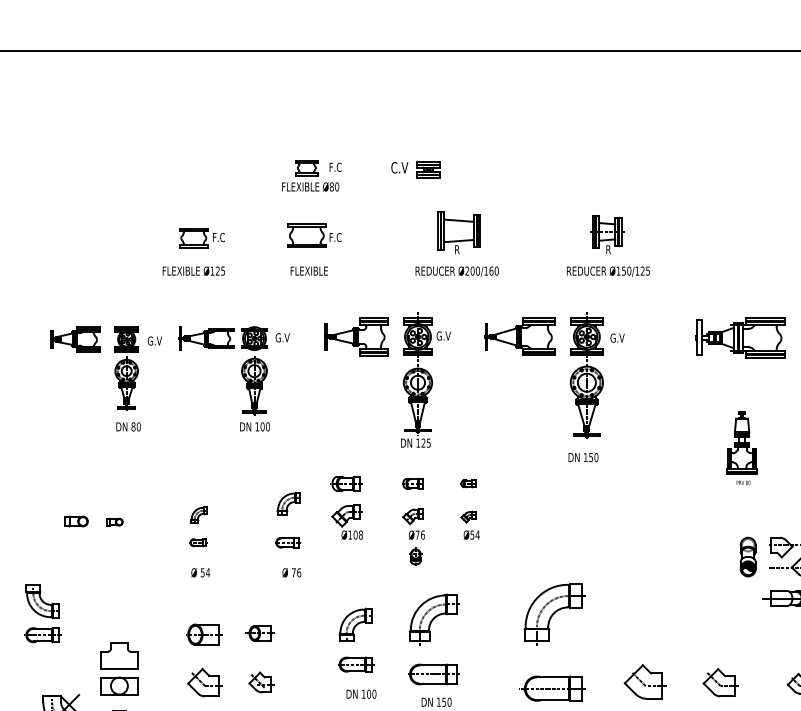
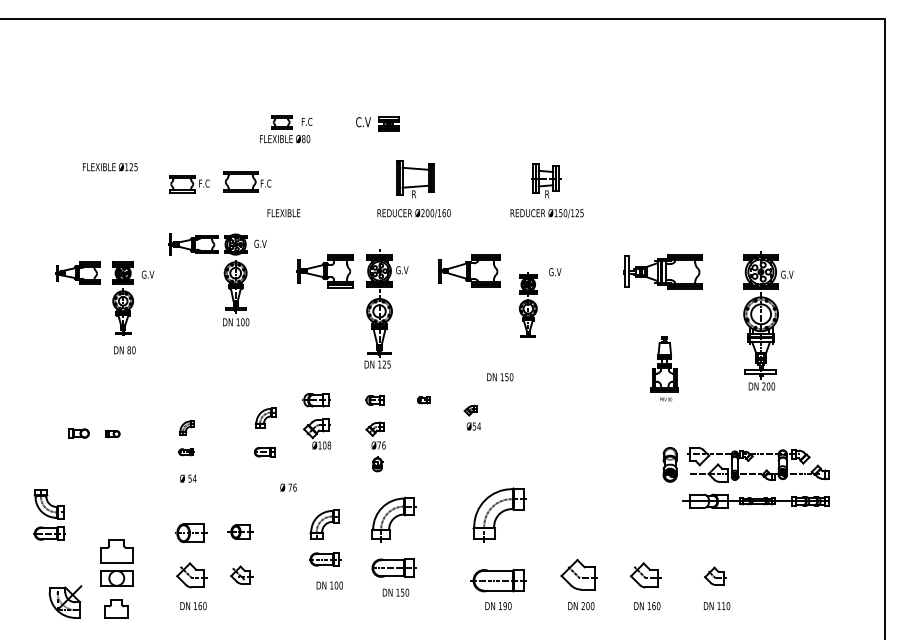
part: (314, 235) -> (247, 181), moved
text: (194, 271) -> (110, 167), moved
part: (587, 374) -> (528, 304), size x0.6
part: (241, 376) -> (224, 277), moved
text: (583, 457) -> (500, 377), moved
part: (469, 524) -> (471, 417), moved
text: (291, 572) -> (288, 487), moved

